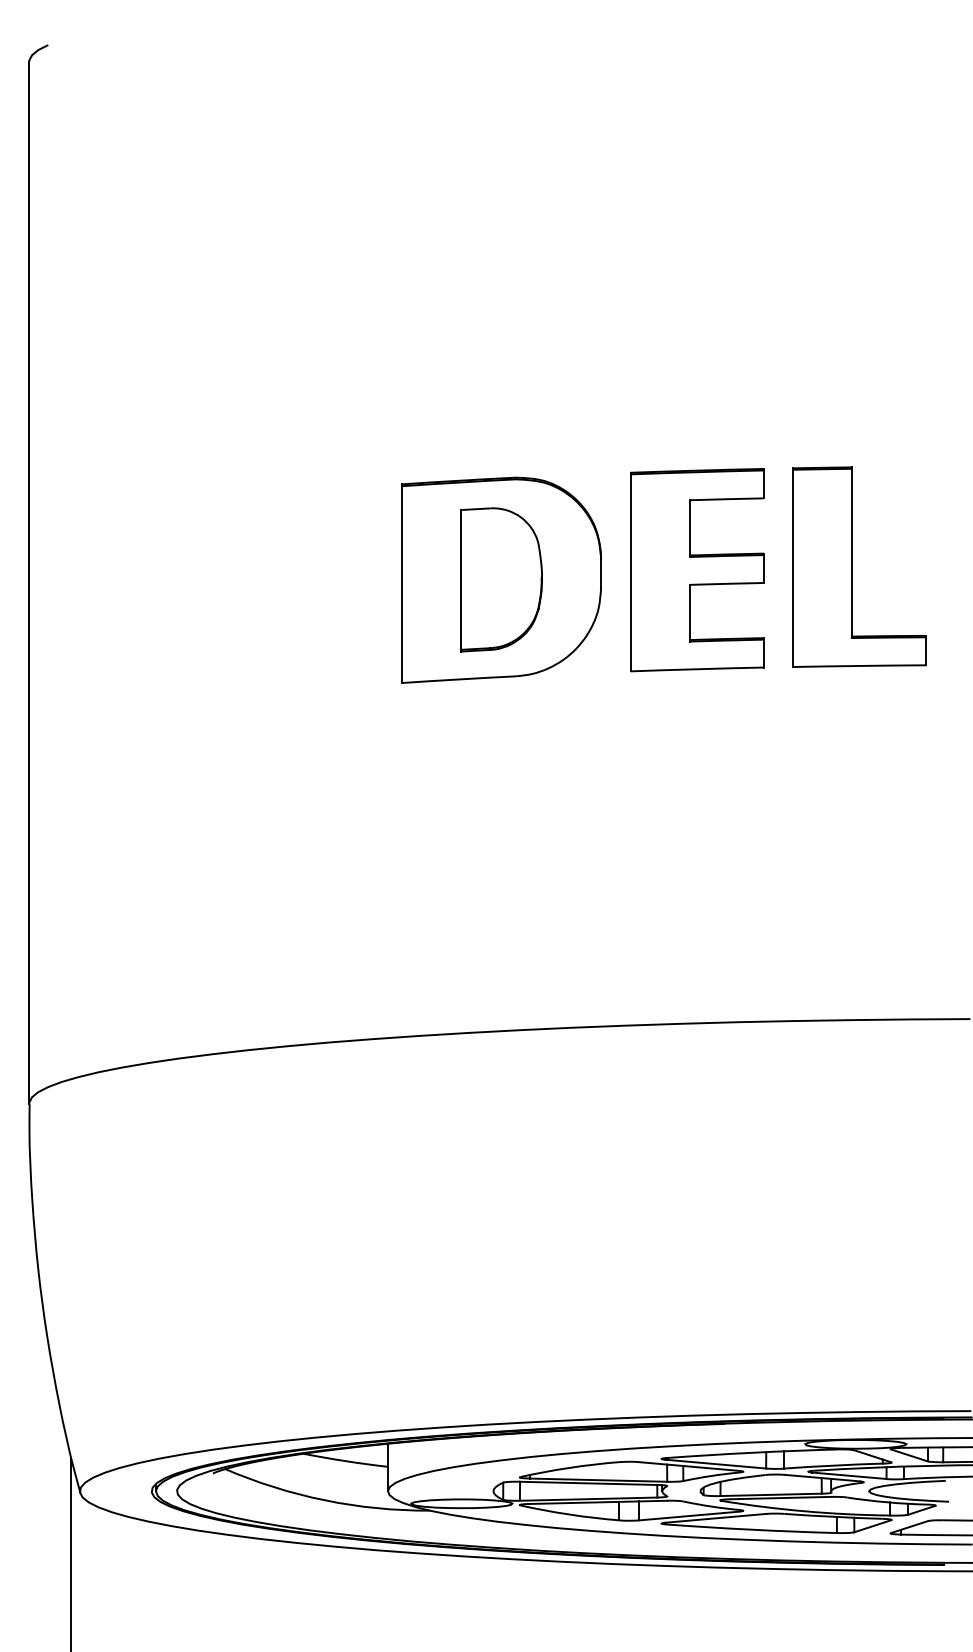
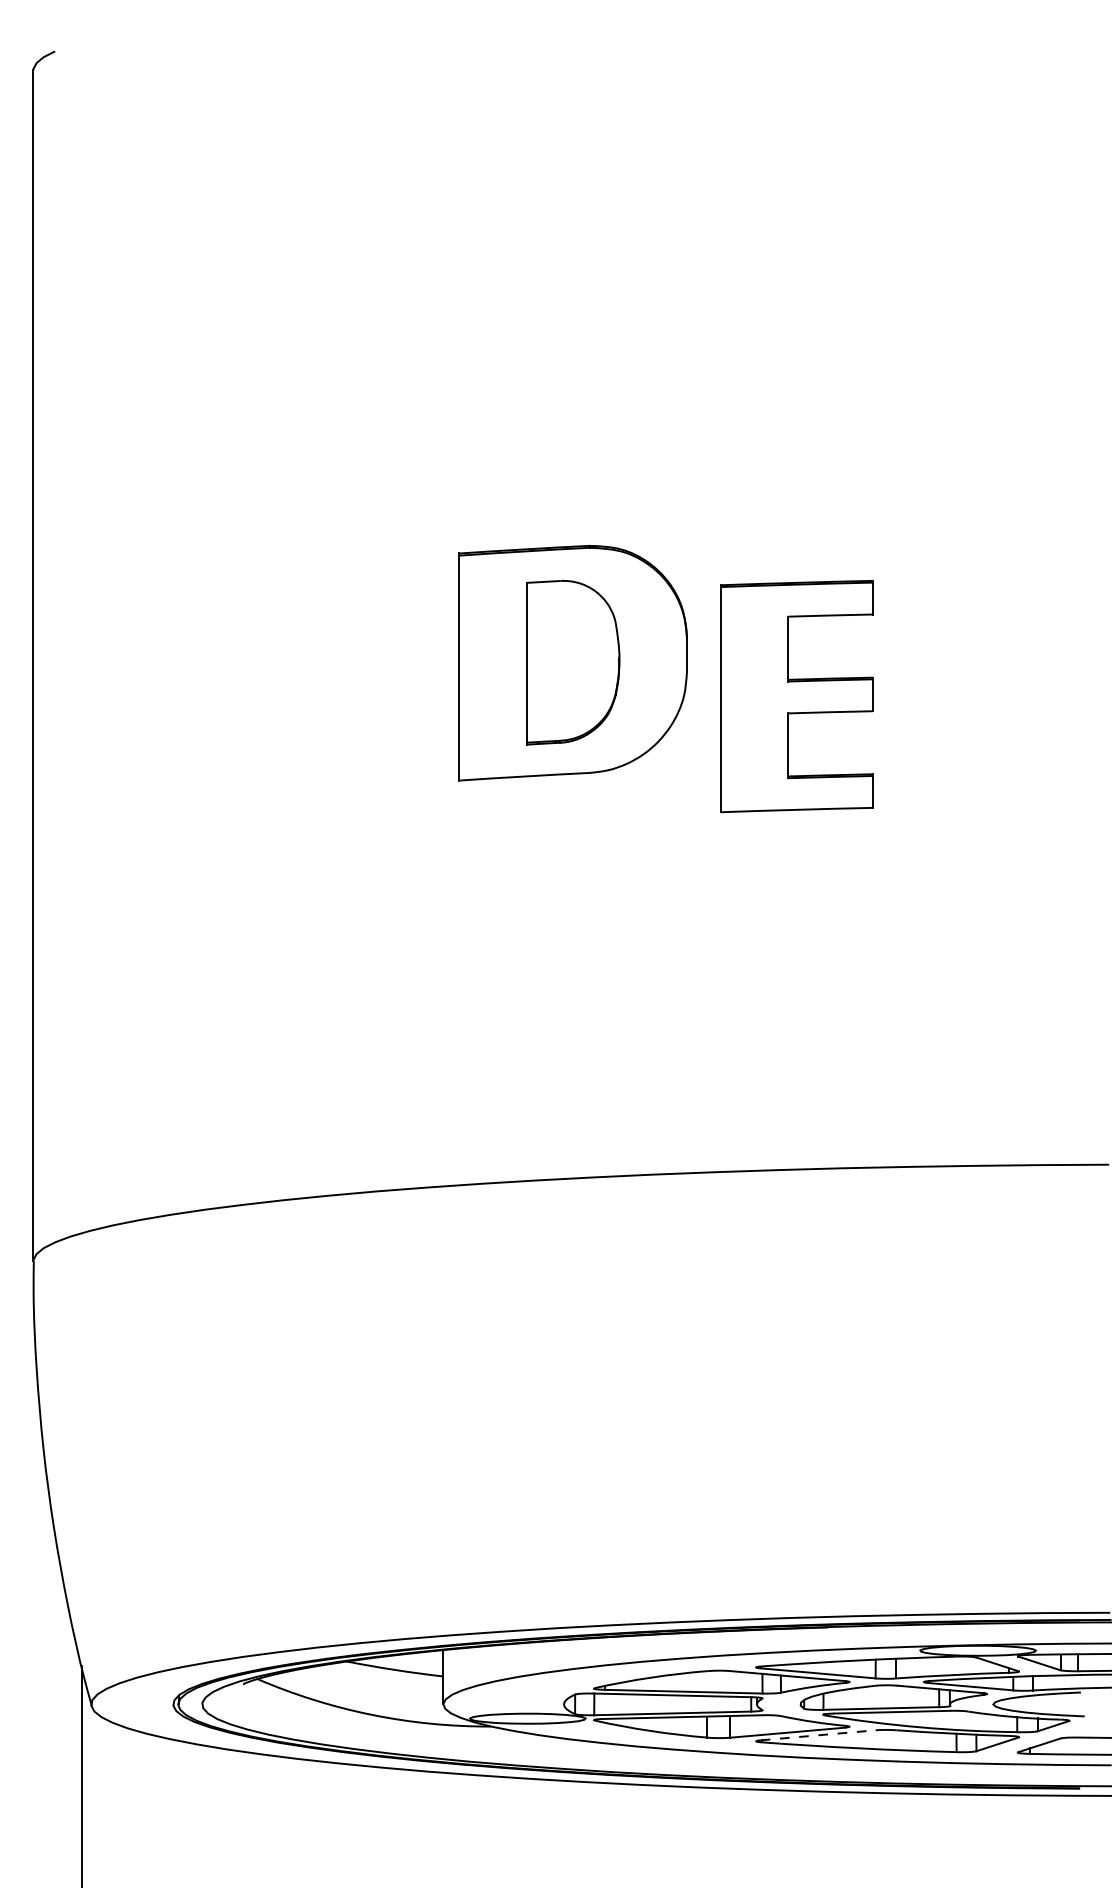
part: (852, 567) -> (974, 648), removed
part: (696, 570) -> (796, 696), moved
line: (716, 1518) -> (818, 1735), solid -> dashed

